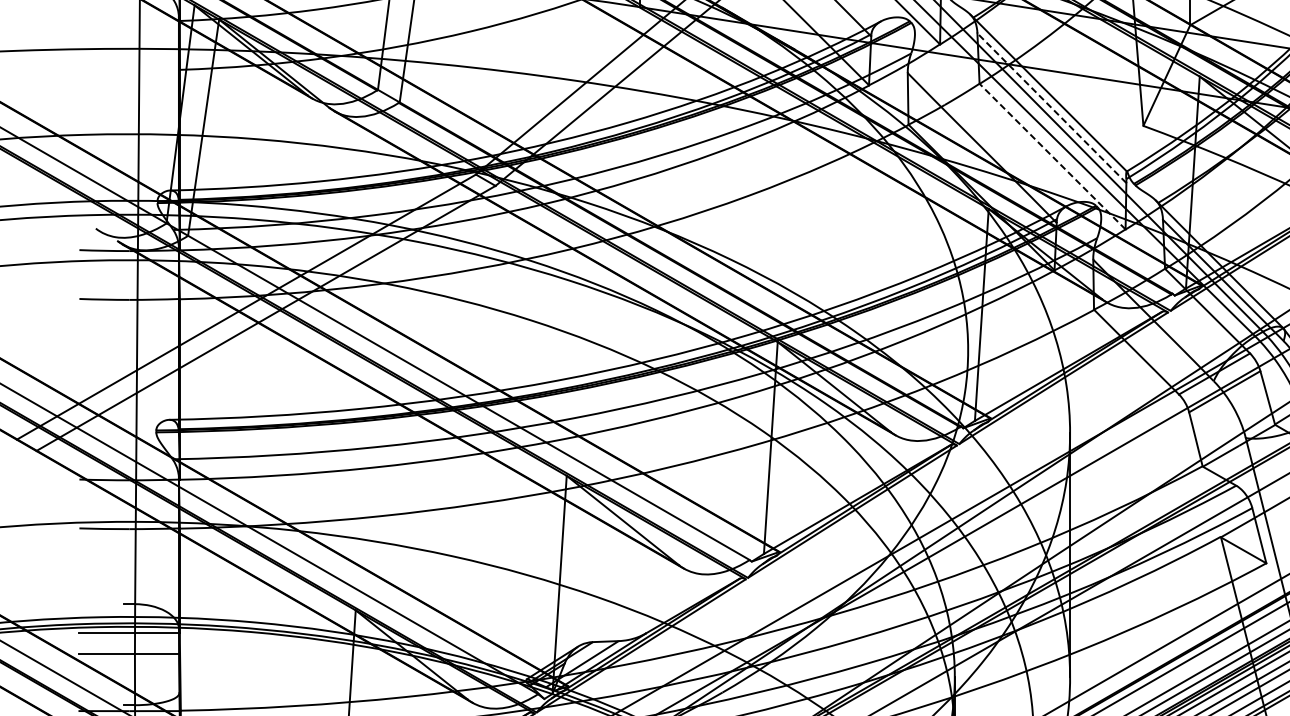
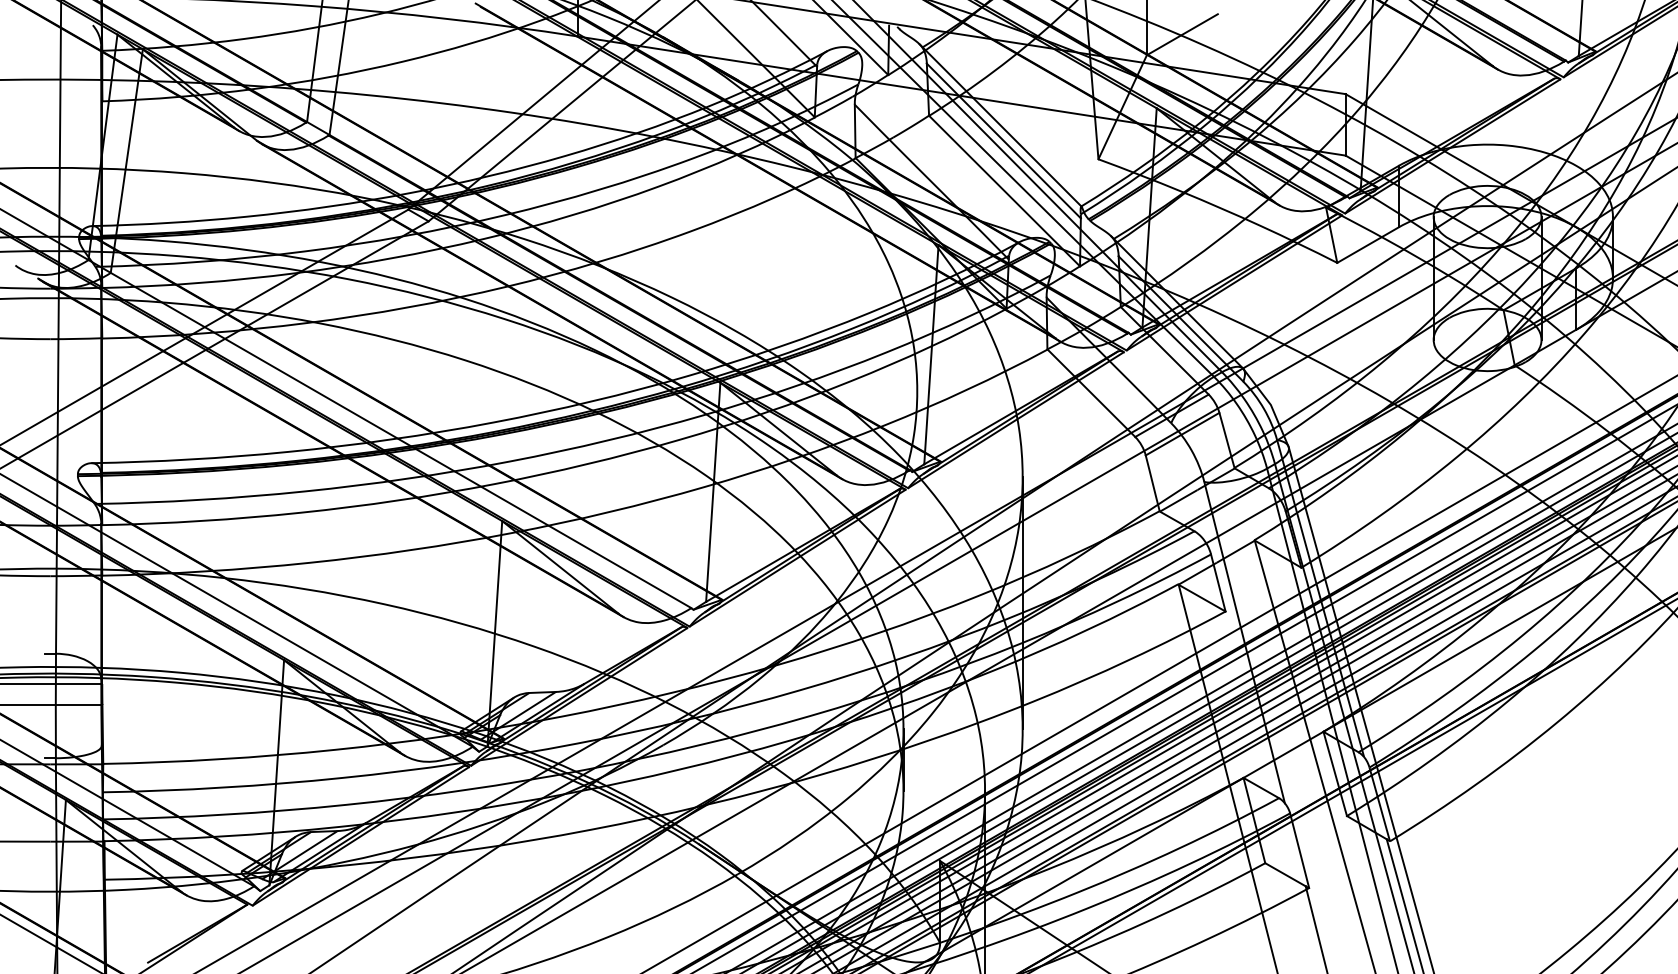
line: (1051, 107) -> (1003, 140), dashed -> solid
line: (1052, 157) -> (1004, 191), dashed -> solid

